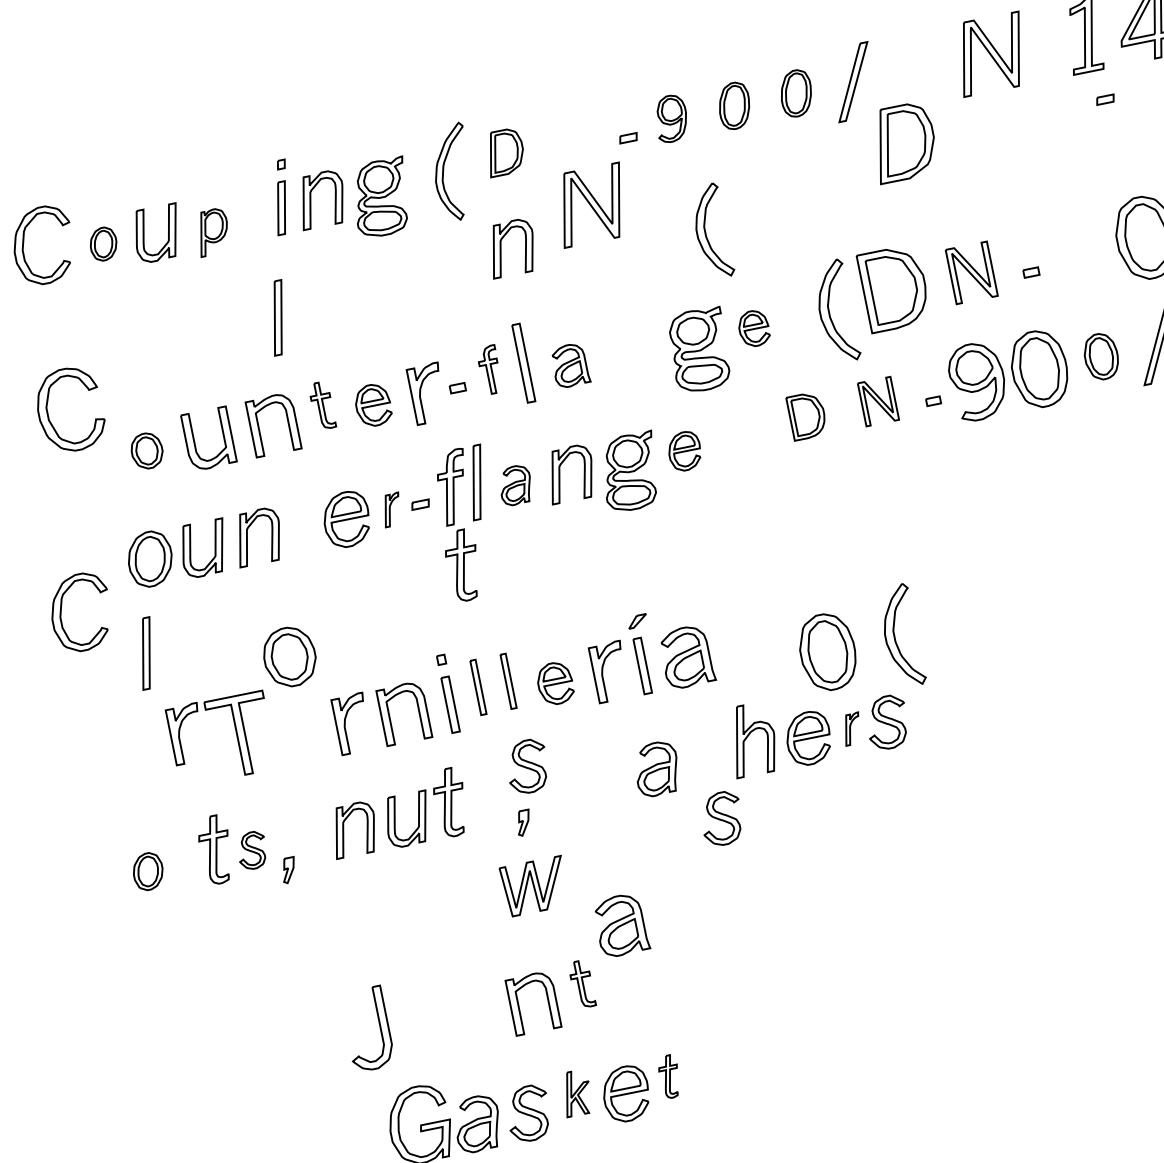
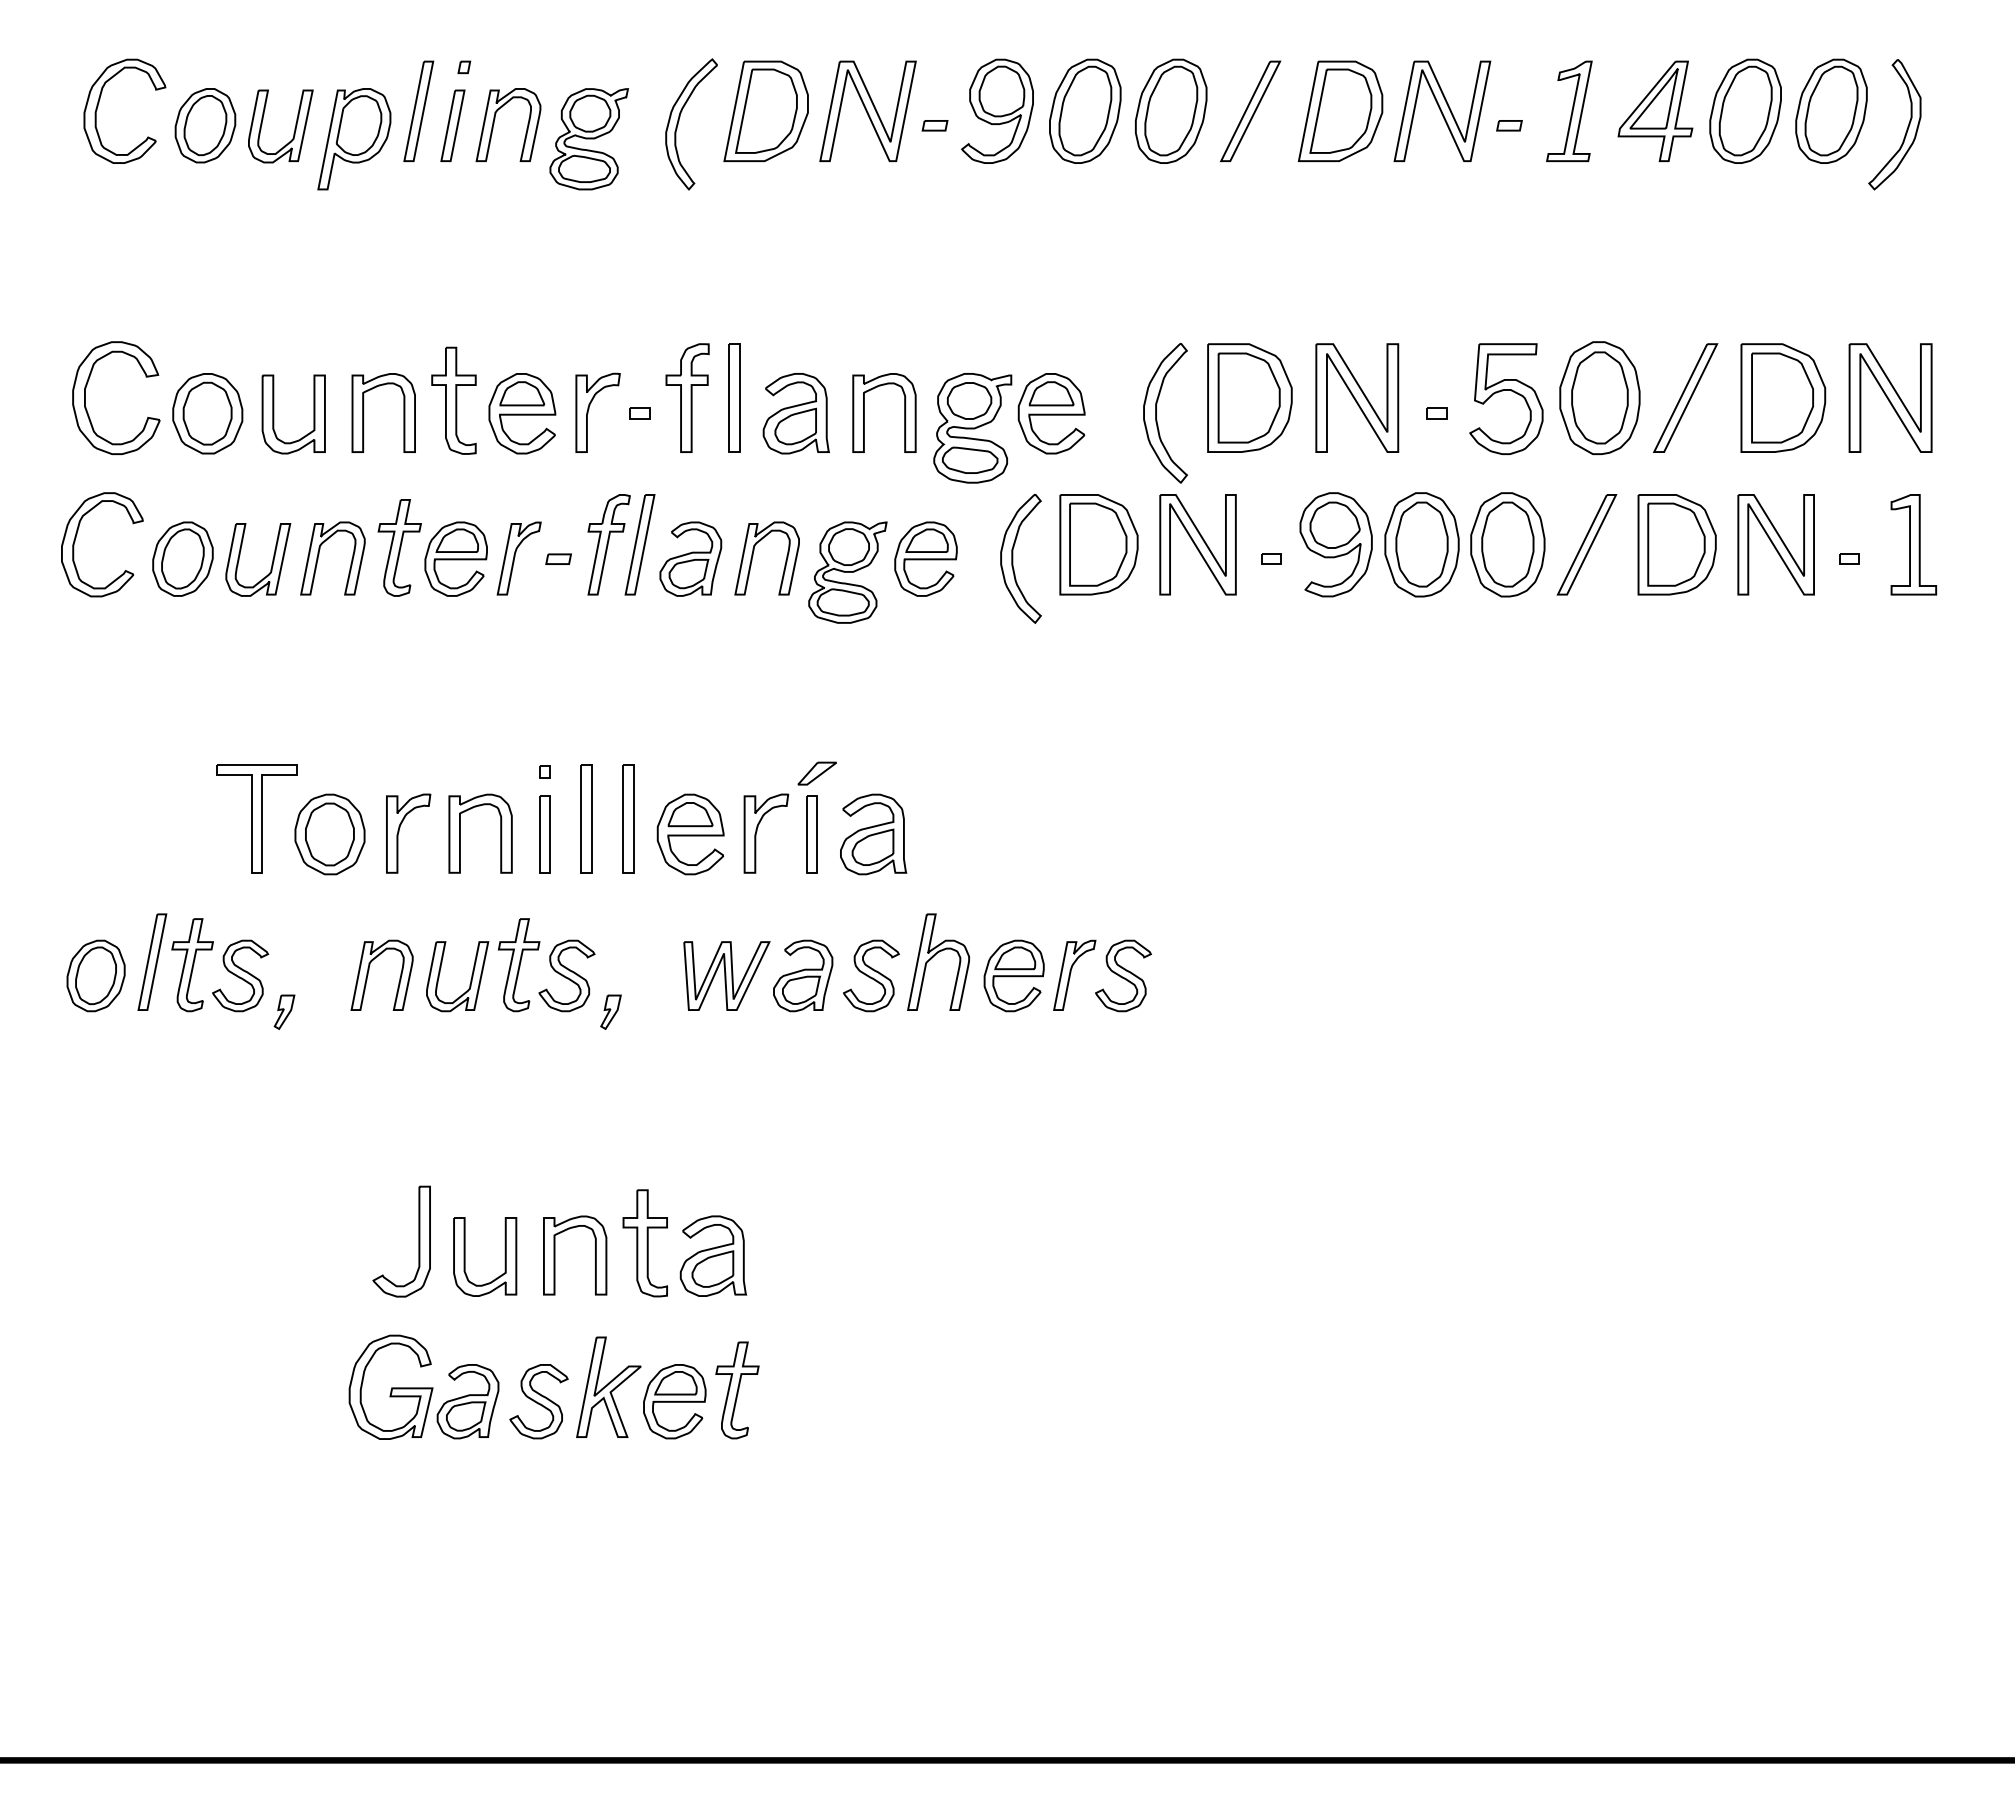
part: (796, 92) -> (1171, 110), size x1.67
part: (1105, 99) -> (1509, 125), moved
part: (734, 105) -> (1085, 110), size x1.67
part: (671, 118) -> (997, 110), size x1.67
part: (903, 141) -> (1340, 110), moved
part: (504, 151) -> (765, 110), size x1.67
part: (591, 204) -> (867, 110), moved
part: (212, 232) -> (354, 139), size x1.67
part: (706, 232) -> (1013, 558), moved
part: (103, 243) -> (205, 125), size x1.67
part: (501, 245) -> (736, 235), removed
part: (1077, 245) -> (1506, 390), added
part: (971, 272) -> (1357, 397), size x1.43
part: (277, 317) -> (418, 110), moved
part: (753, 328) -> (1051, 413), size x1.67
part: (619, 354) -> (864, 412), added
part: (1101, 356) -> (1507, 544), size x1.67
part: (569, 365) -> (795, 413), size x1.43
part: (489, 369) -> (687, 397), size x1.67
part: (878, 401) -> (1197, 544), size x1.67
part: (321, 405) -> (453, 400), size x1.67
part: (373, 405) -> (522, 413), size x1.43
part: (48, 413) -> (85, 397), moved
part: (806, 415) -> (1098, 544), size x1.67
part: (146, 450) -> (207, 413), size x1.67
part: (684, 450) -> (925, 558), size x1.43
part: (515, 485) -> (690, 558), size x1.43
part: (391, 509) -> (518, 558), size x1.67
part: (463, 565) -> (399, 547), moved
part: (61, 611) -> (76, 538), moved
part: (637, 621) -> (816, 773), size x1.43
part: (894, 637) -> (1156, 864), removed
part: (827, 651) -> (1062, 865), removed
part: (146, 653) -> (152, 961), moved
part: (289, 657) -> (329, 834), moved
part: (508, 681) -> (628, 818), size x1.43
part: (555, 683) -> (690, 834), size x1.43
part: (478, 687) -> (586, 818), size x1.43
part: (851, 728) -> (1074, 974), size x1.67
part: (180, 734) -> (175, 801), removed
part: (527, 766) -> (566, 975), moved
part: (721, 818) -> (871, 975), moved
part: (252, 850) -> (240, 975), size x1.43
part: (147, 871) -> (95, 975), size x1.43
part: (534, 886) -> (726, 975), moved
part: (621, 924) -> (713, 1255), moved
part: (581, 984) -> (644, 1243), size x1.67
part: (482, 1014) -> (504, 1256), added
part: (379, 1026) -> (418, 1241), moved
part: (669, 1076) -> (737, 1390), size x1.67
part: (576, 1092) -> (608, 1386), size x1.67

